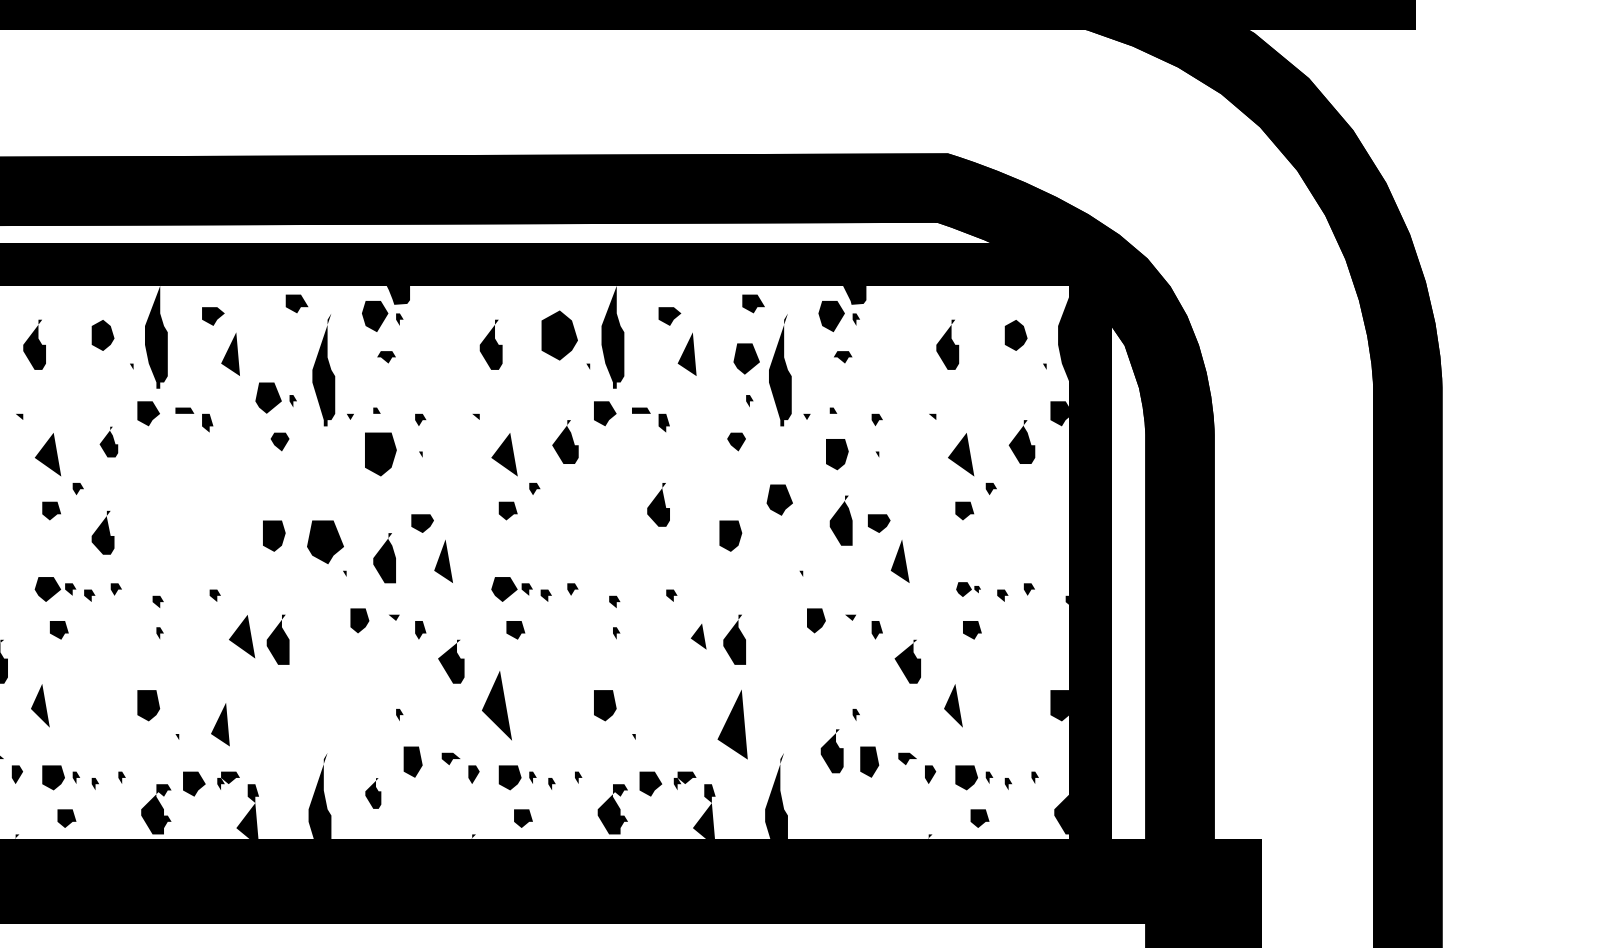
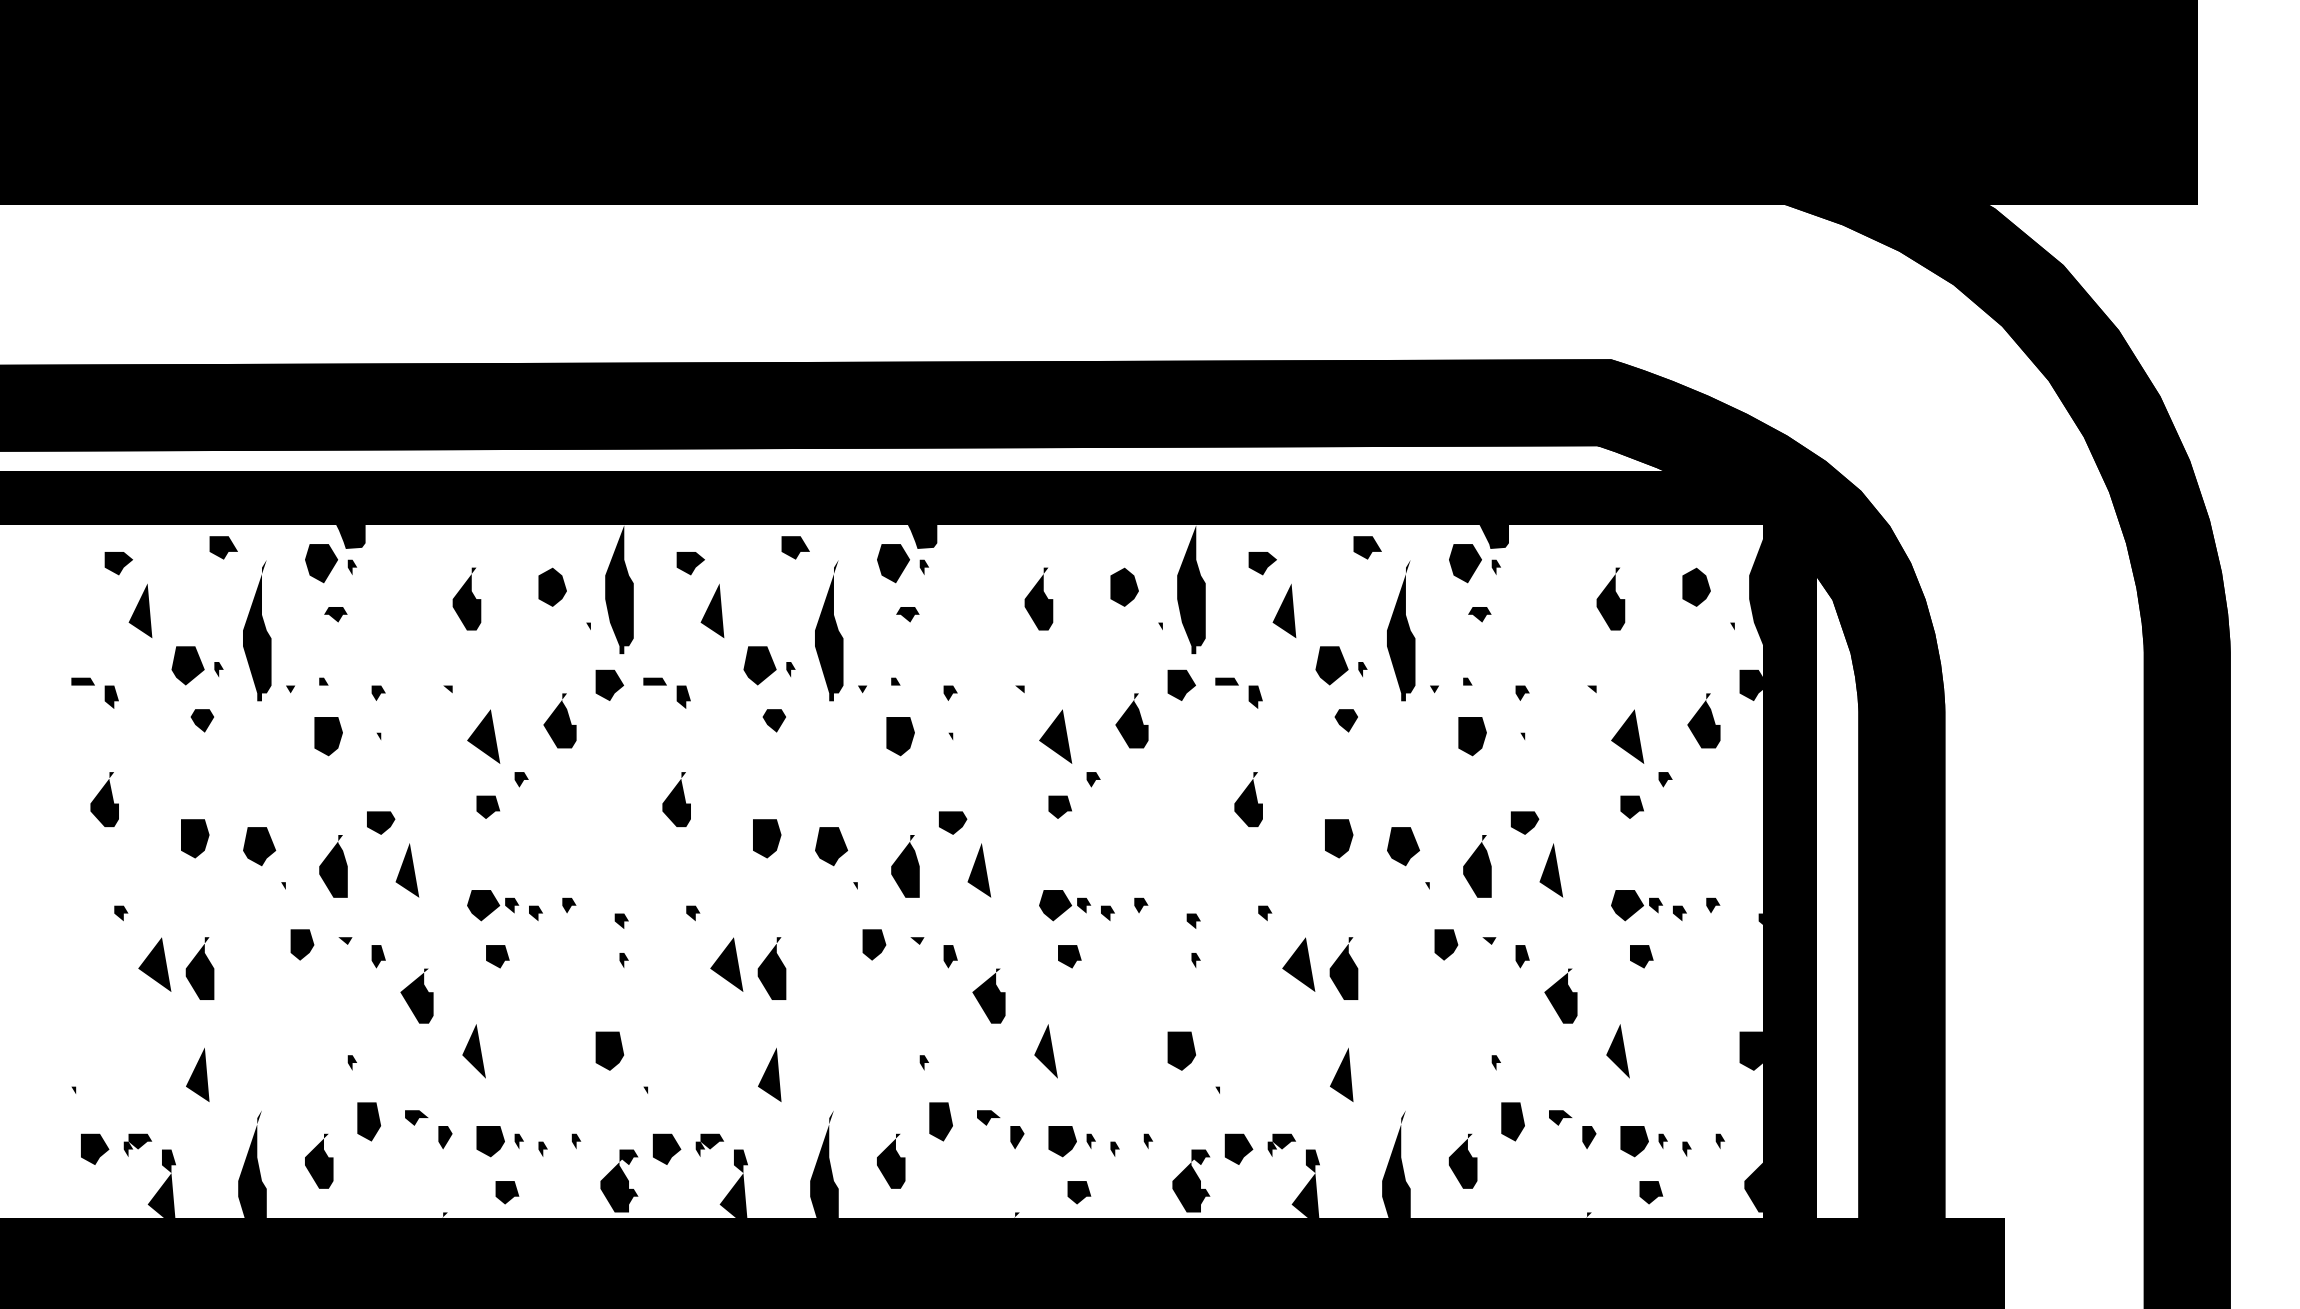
part: (559, 334) -> (1124, 586), size x0.62
part: (746, 358) -> (1331, 665), moved
part: (108, 441) -> (559, 720), size x1.43
part: (380, 454) -> (900, 736), size x0.71
part: (779, 500) -> (1403, 846), moved
part: (841, 520) -> (1477, 866), moved
part: (102, 532) -> (676, 799), moved
part: (325, 542) -> (831, 846), size x0.71
part: (968, 589) -> (1636, 905), size x1.67
part: (698, 636) -> (1298, 964), size x1.67
part: (496, 705) -> (1045, 1051), size x0.62
part: (220, 724) -> (769, 1074), moved
part: (732, 724) -> (1341, 1074), size x0.62
part: (831, 750) -> (1462, 1160), moved
part: (373, 792) -> (891, 1160), size x1.43

